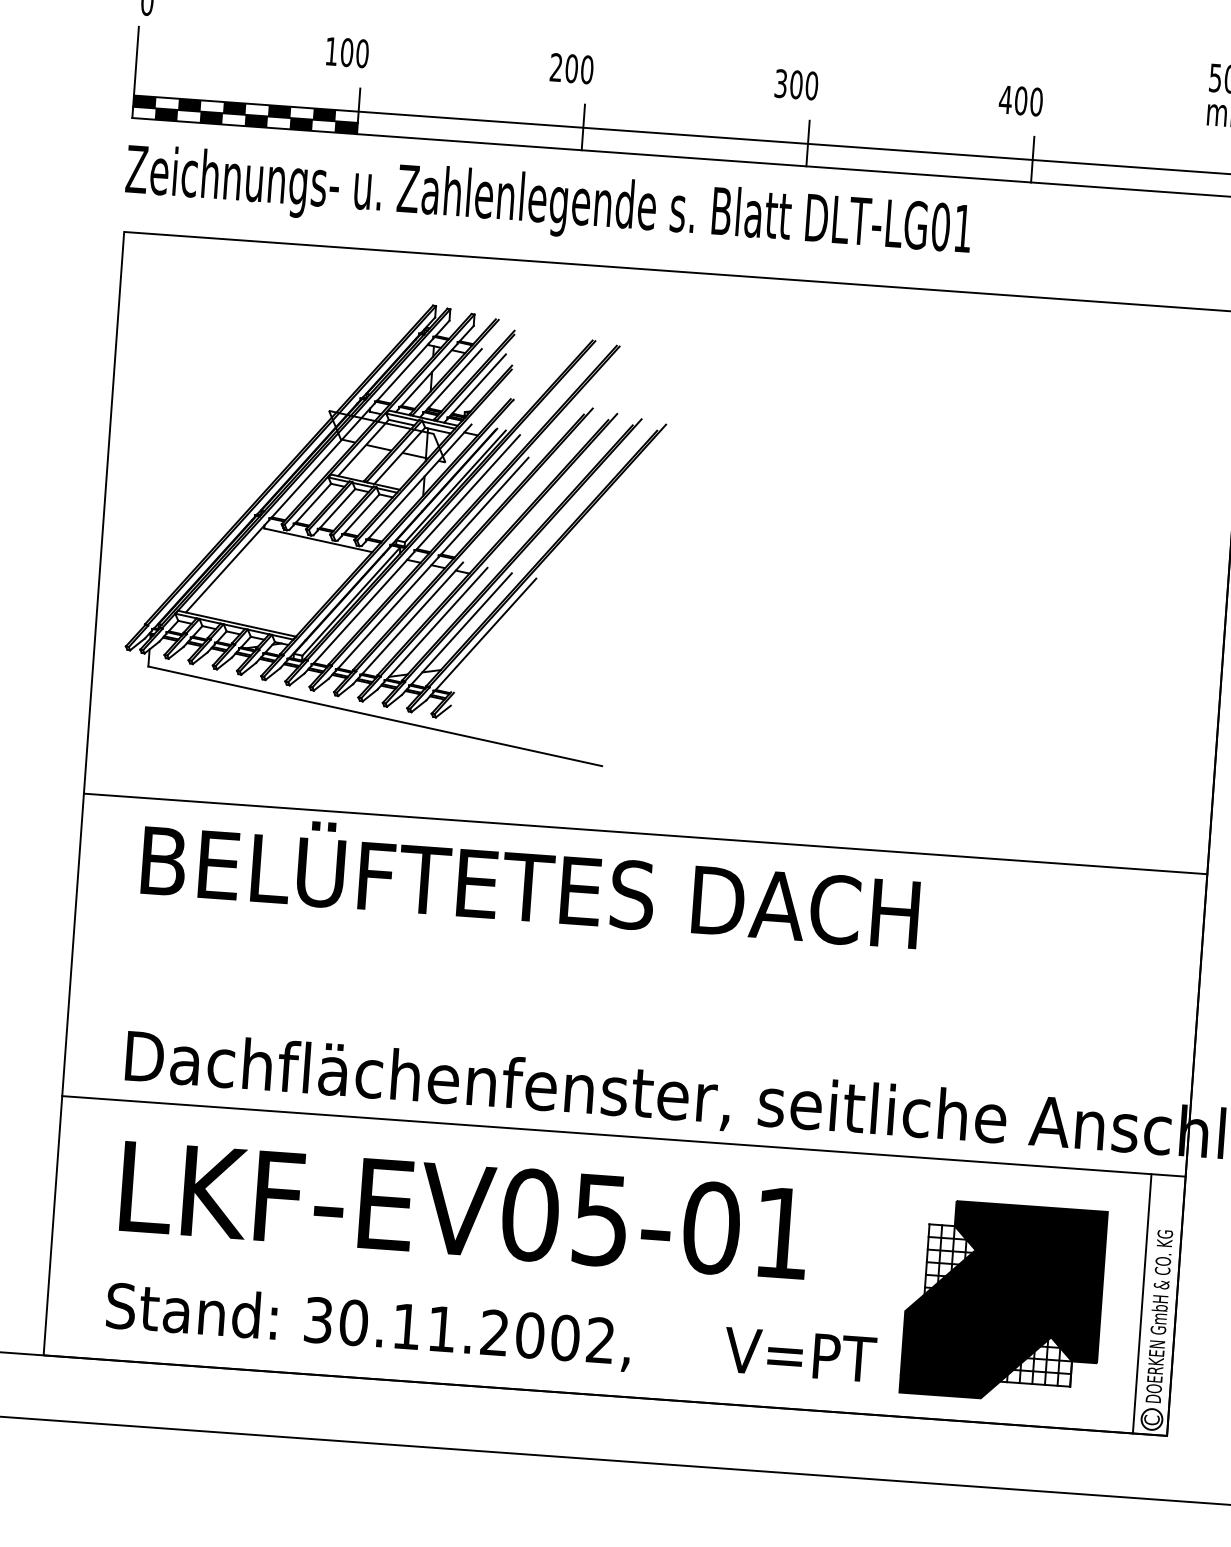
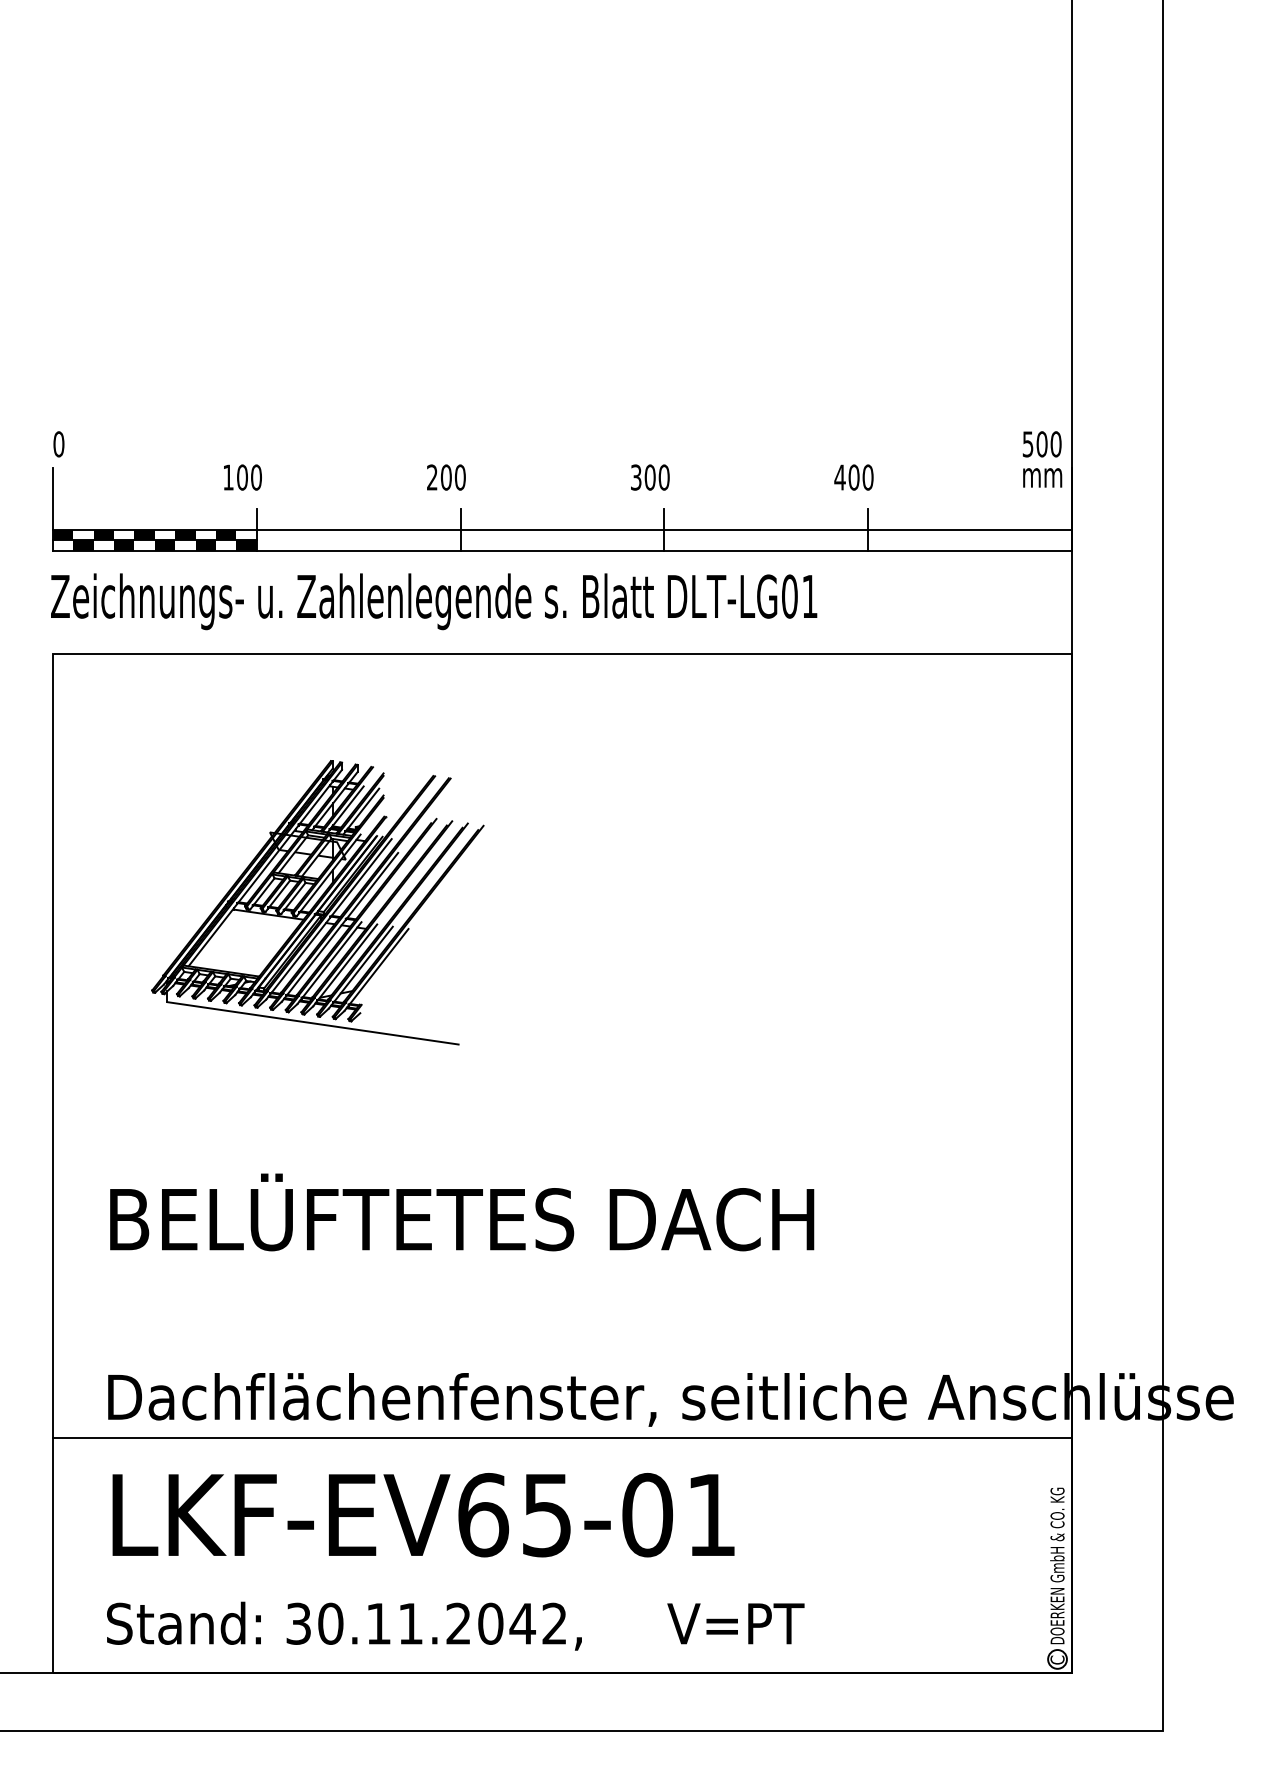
part: (396, 526) -> (317, 902), size x0.7
line: (645, 833) -> (562, 1163), removed
text: (530, 1215) -> (483, 1515), LKF-EV05-01 -> LKF-EV65-01
part: (1003, 1302) -> (915, 1563), removed
line: (1142, 1303) -> (1041, 1555), removed
text: (565, 1337) -> (522, 1623), 30.11.2002, -> 30.11.2042,

